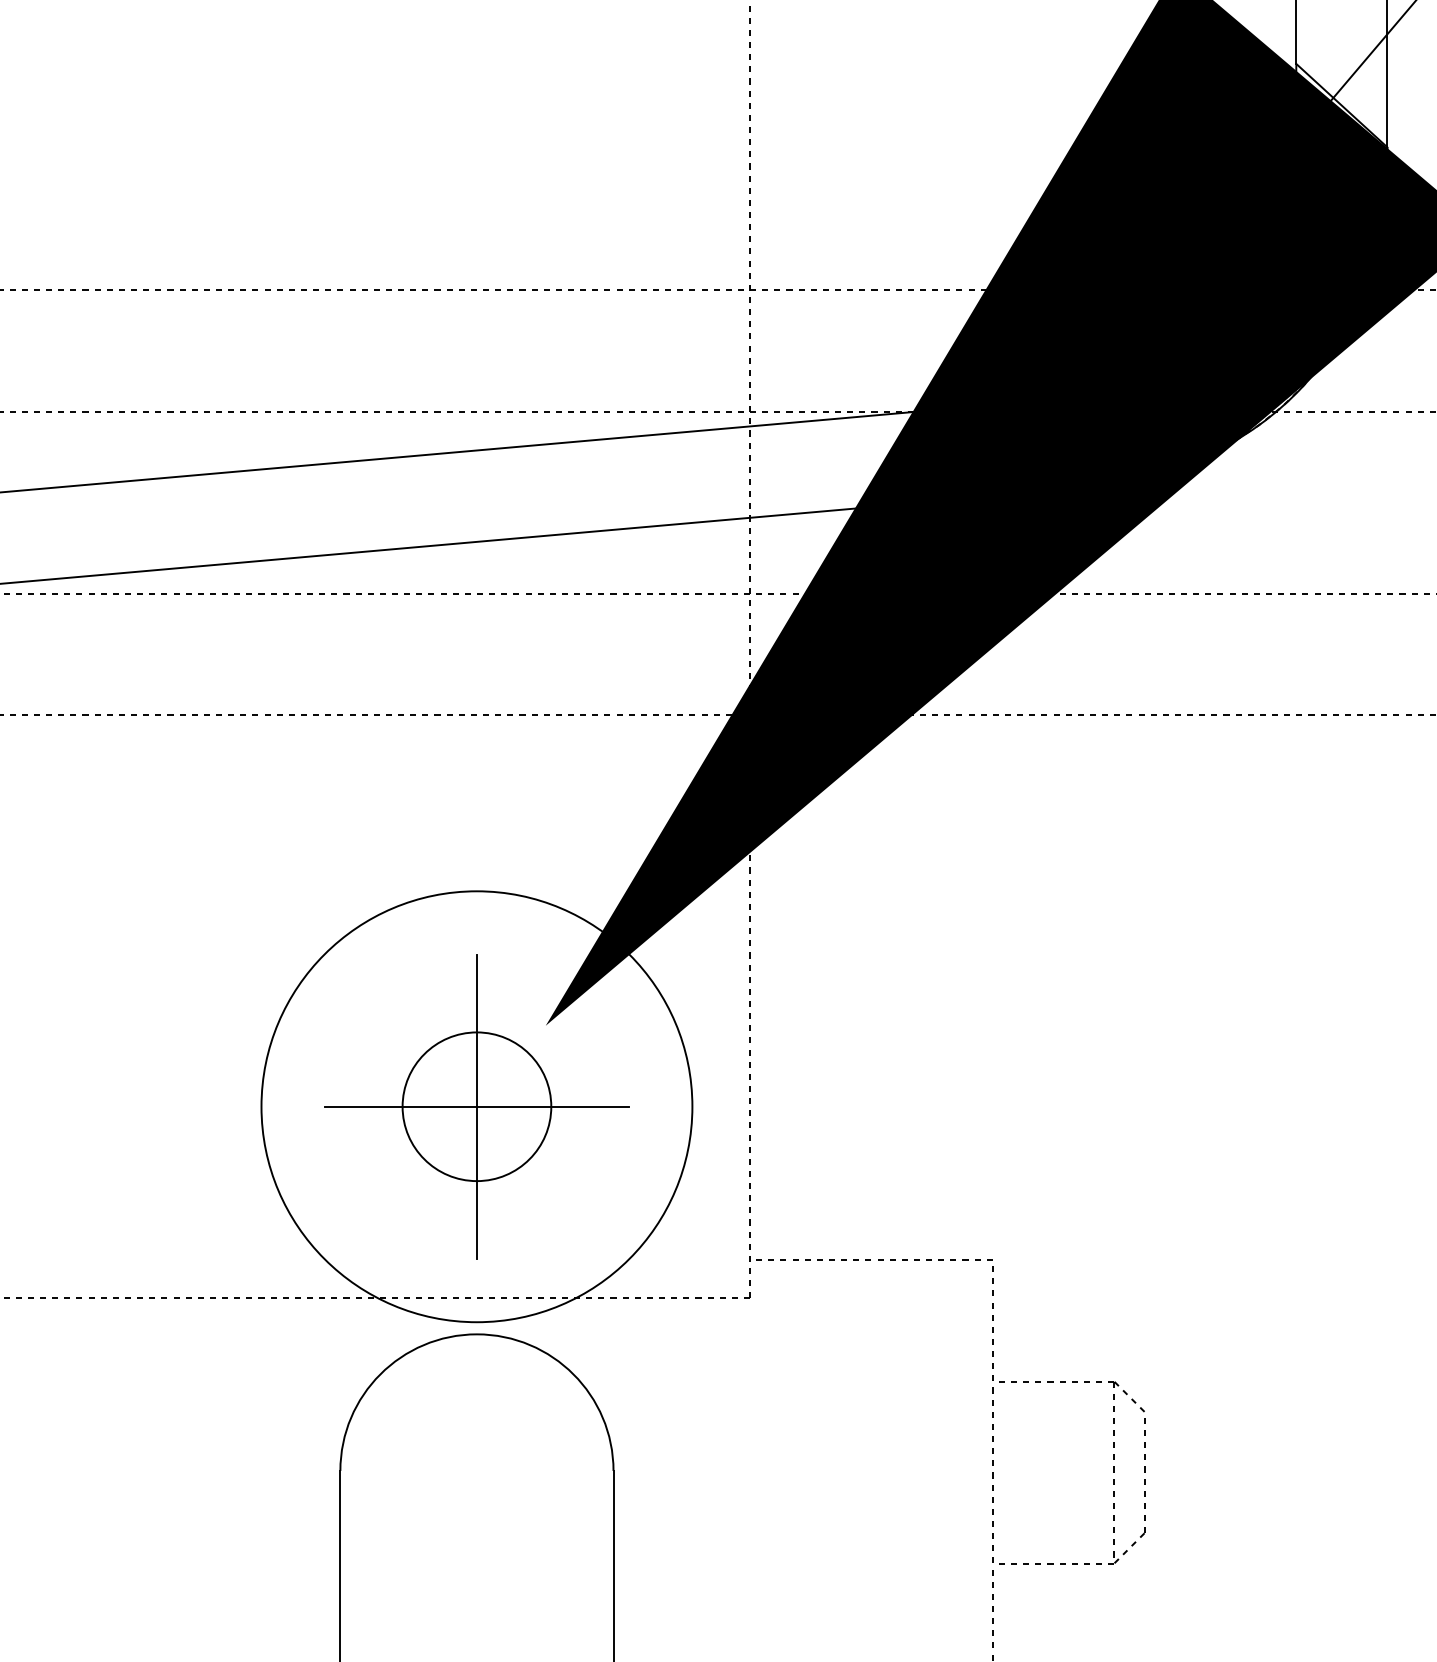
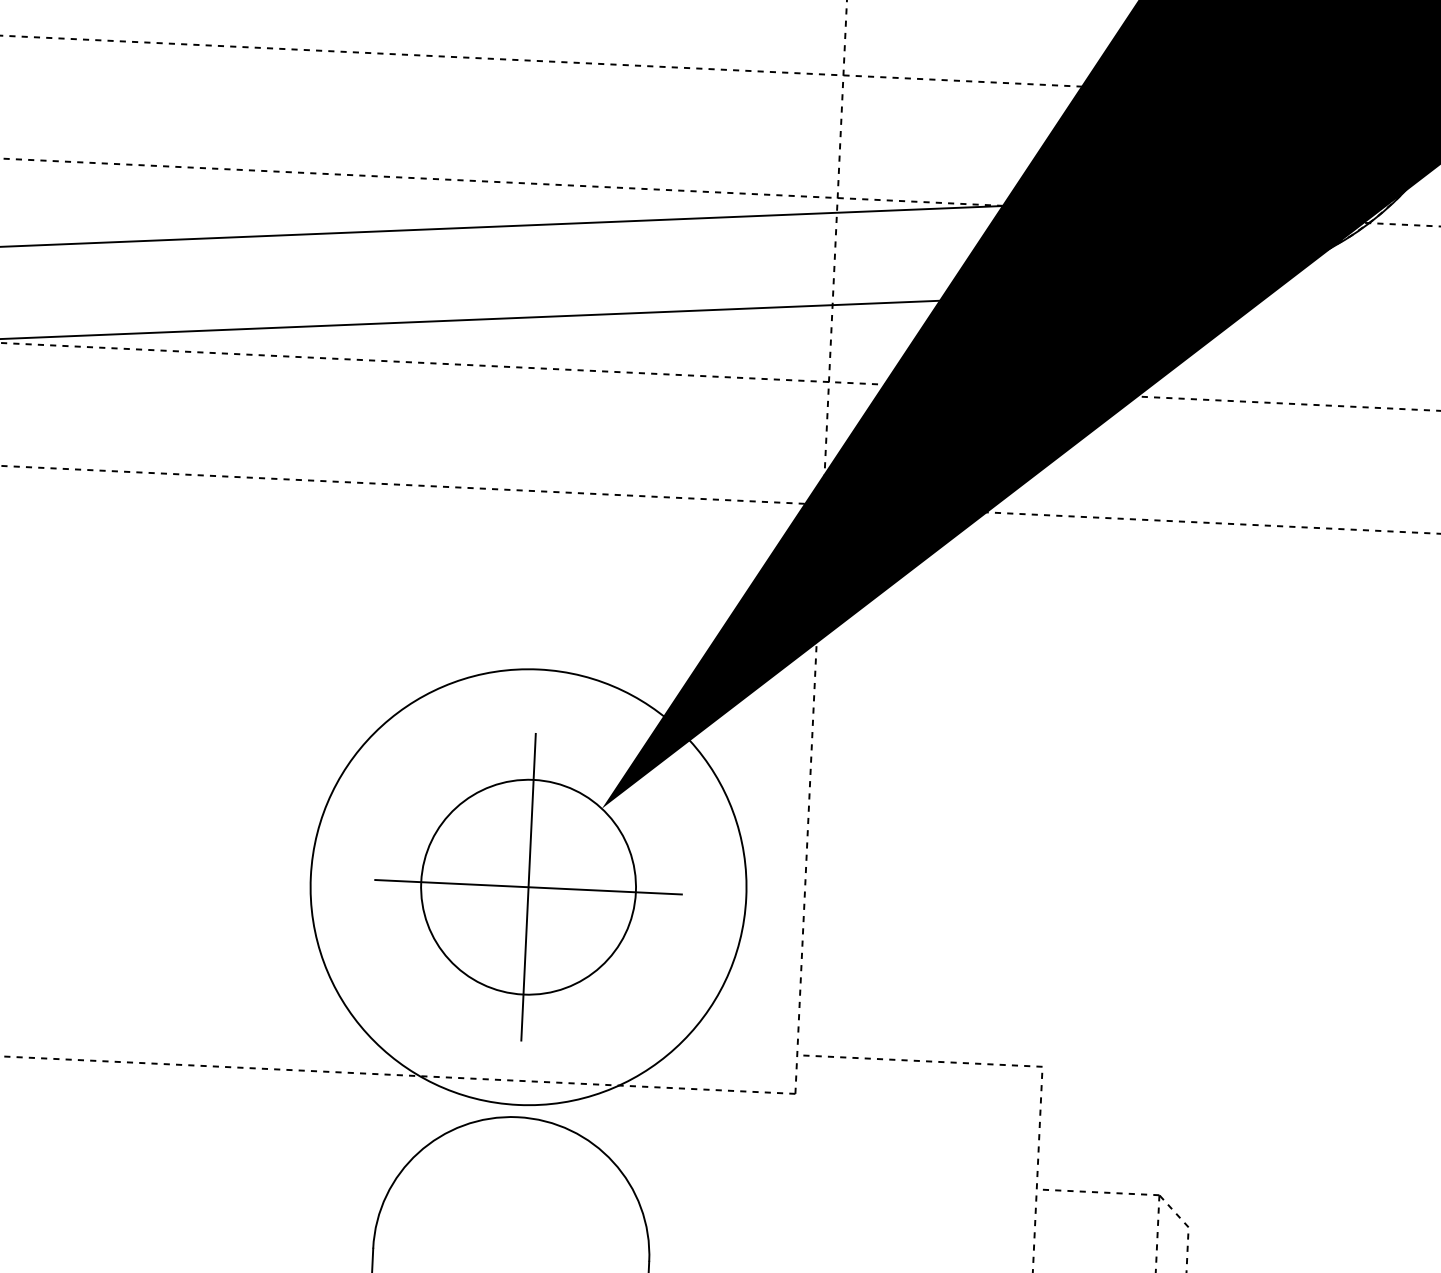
circle: (476, 1106) -> (528, 886), size x1.43

